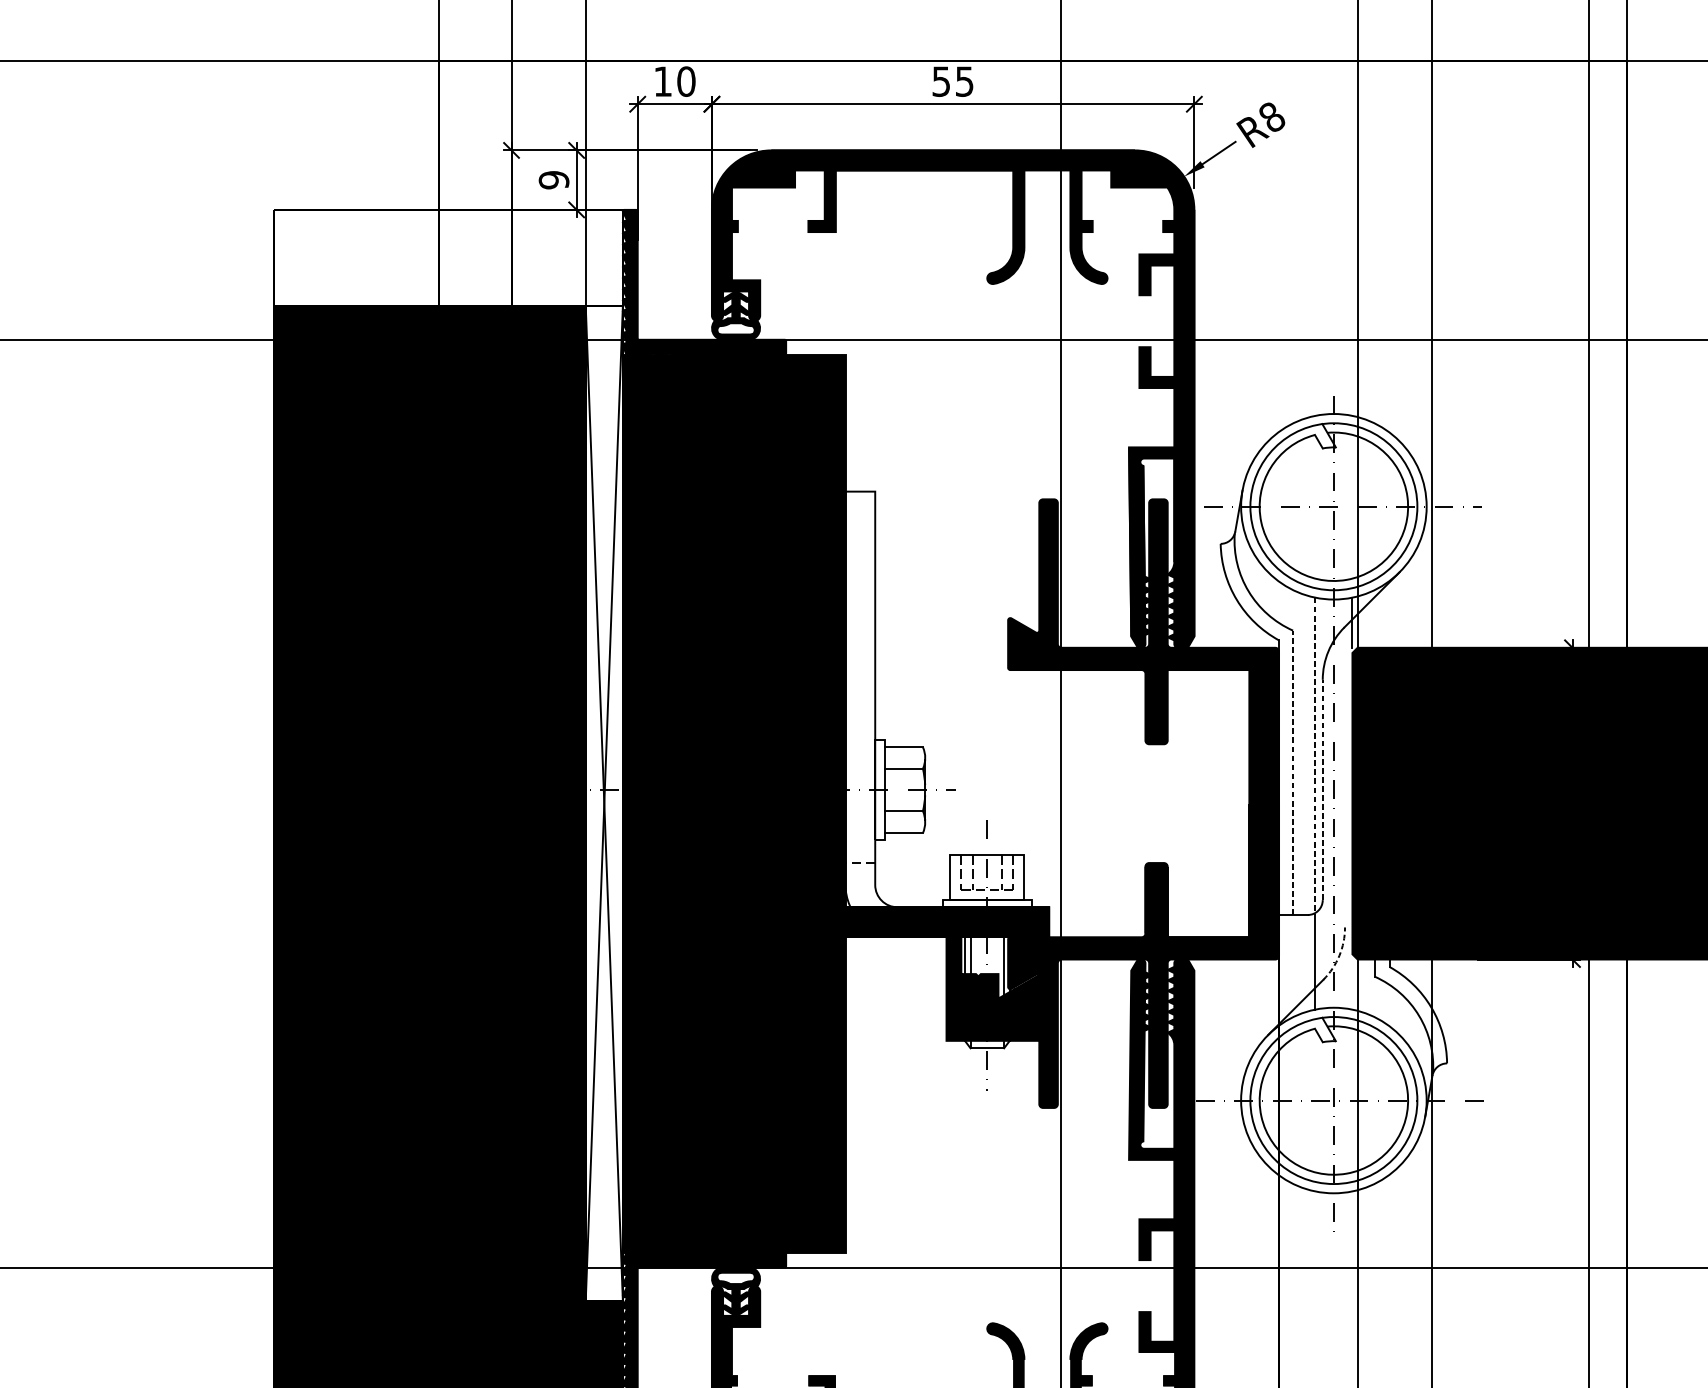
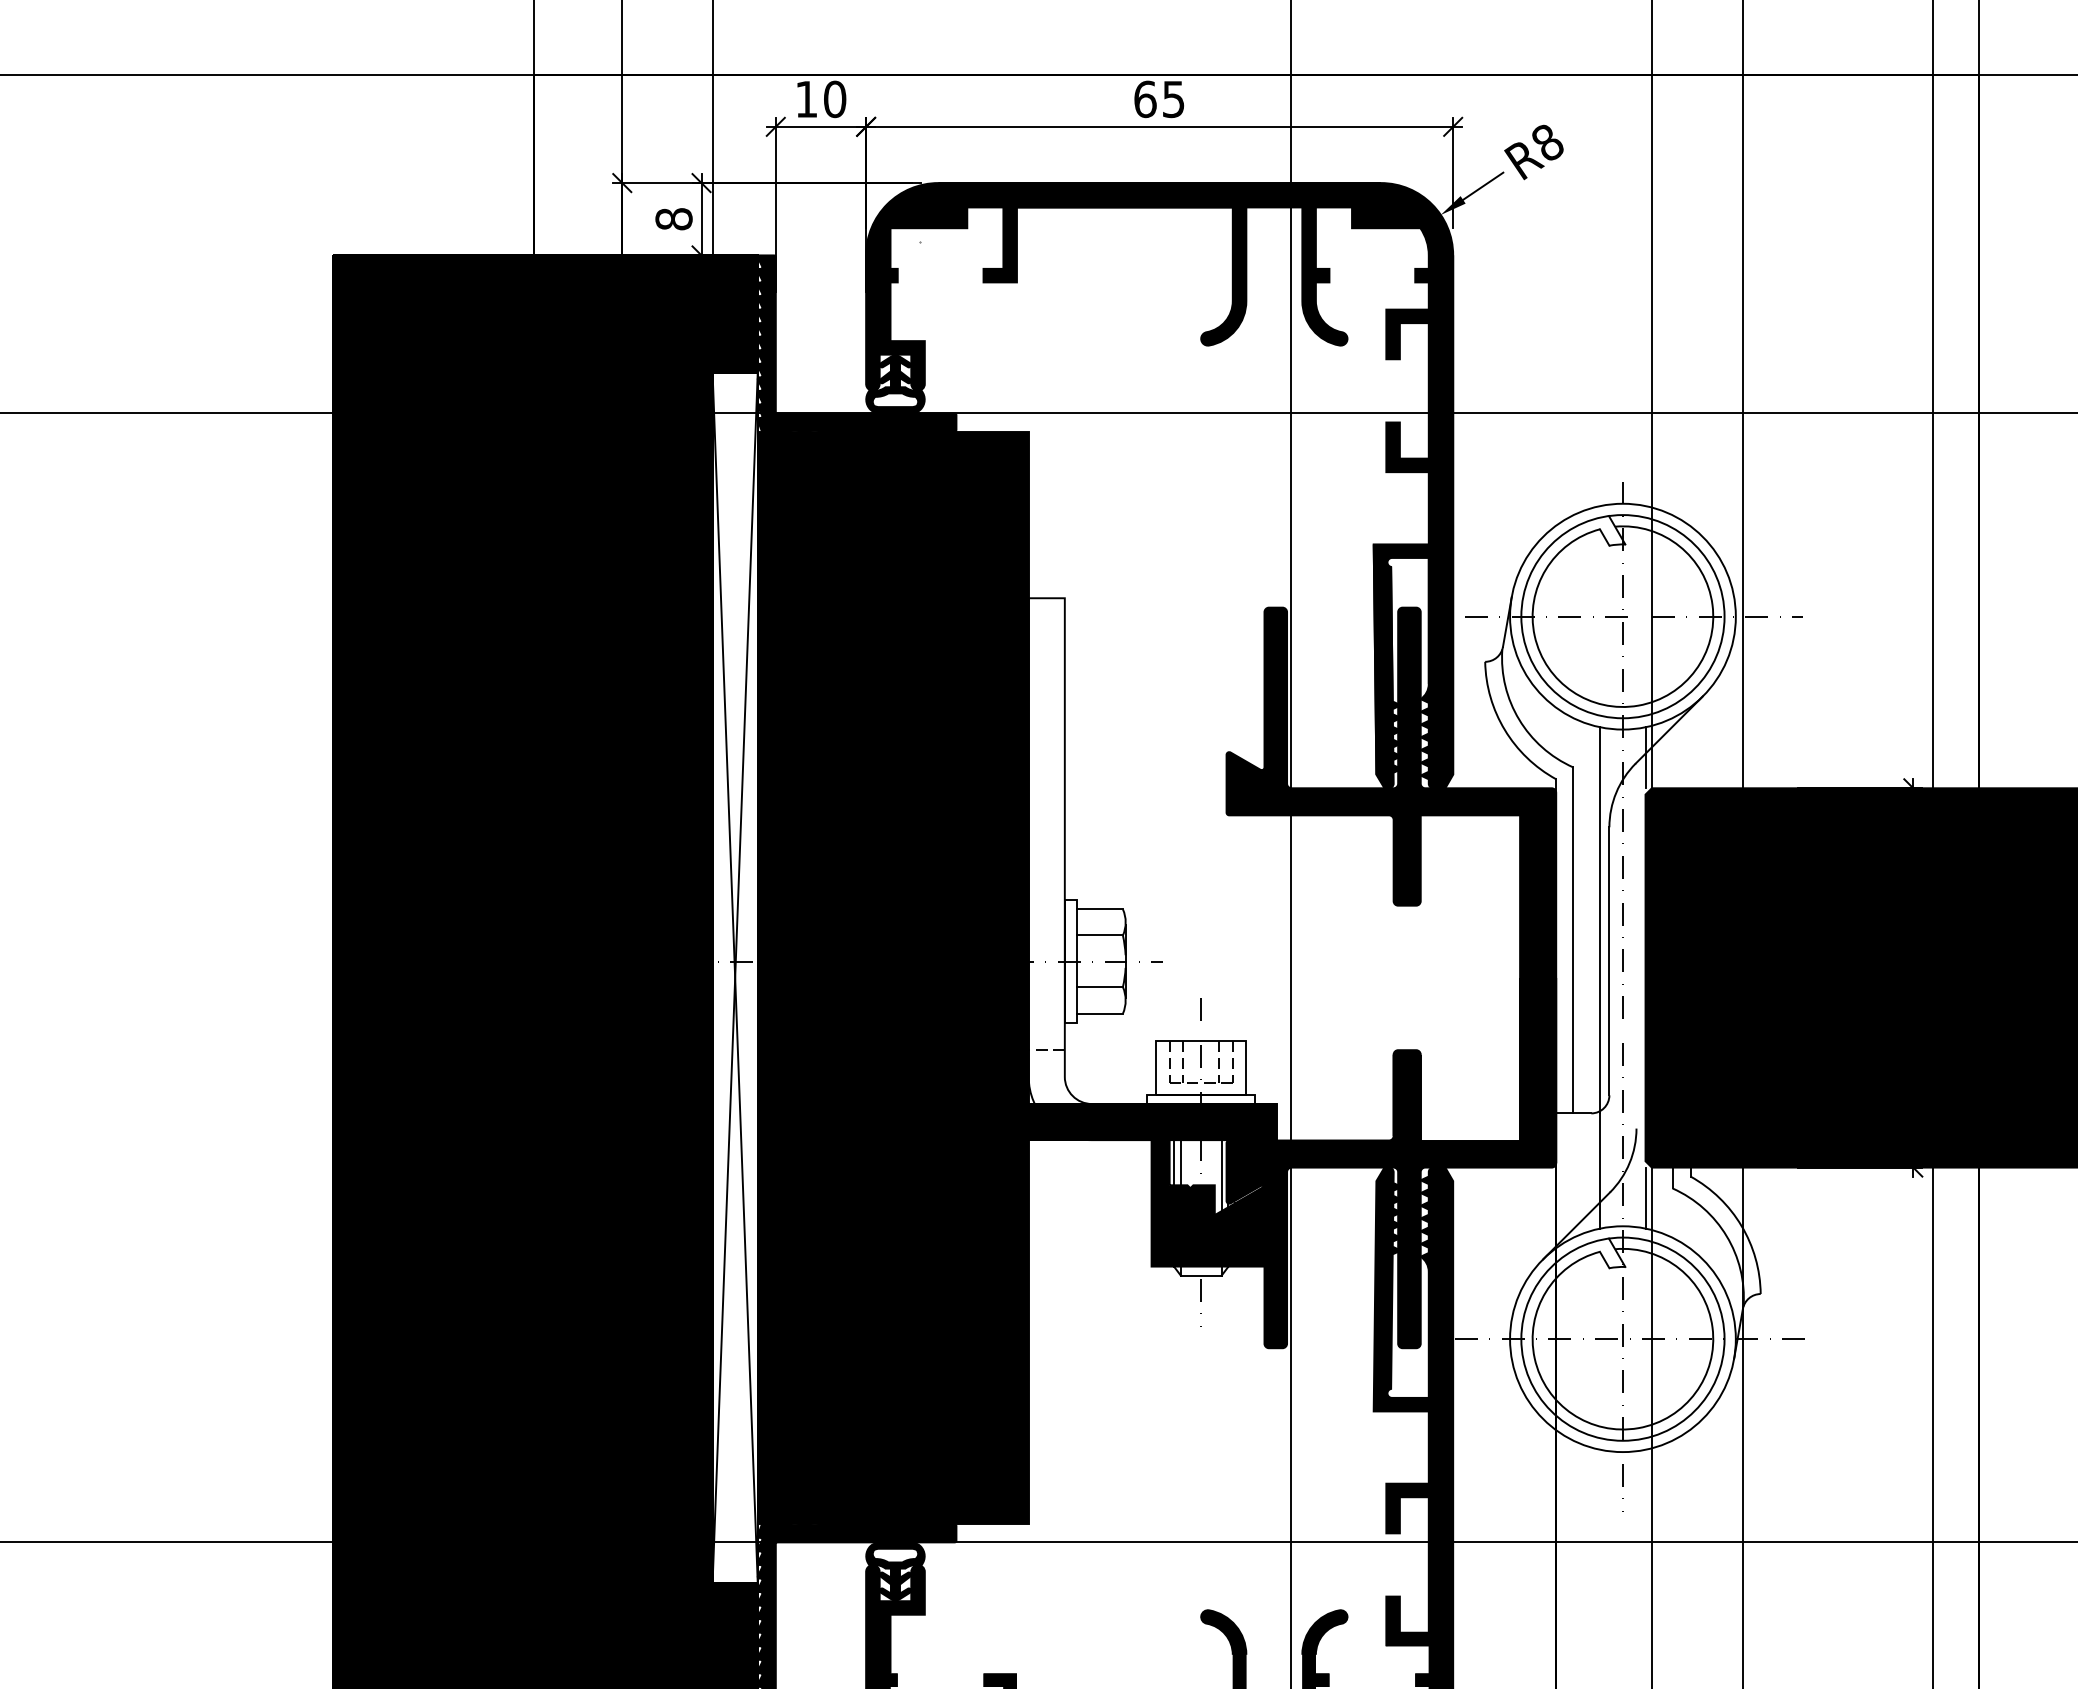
text: (941, 81) -> (1145, 99), 55 -> 65
text: (553, 180) -> (673, 219), 9 -> 8
fill: (448, 257) -> (545, 313), added
line: (1315, 756) -> (1600, 920), dashed -> solid
line: (1293, 772) -> (1573, 940), dashed -> solid
line: (1322, 789) -> (1609, 960), dashed -> solid
arc: (1339, 956) -> (1629, 1163), dashed -> solid
line: (1352, 984) -> (1645, 1197), added

